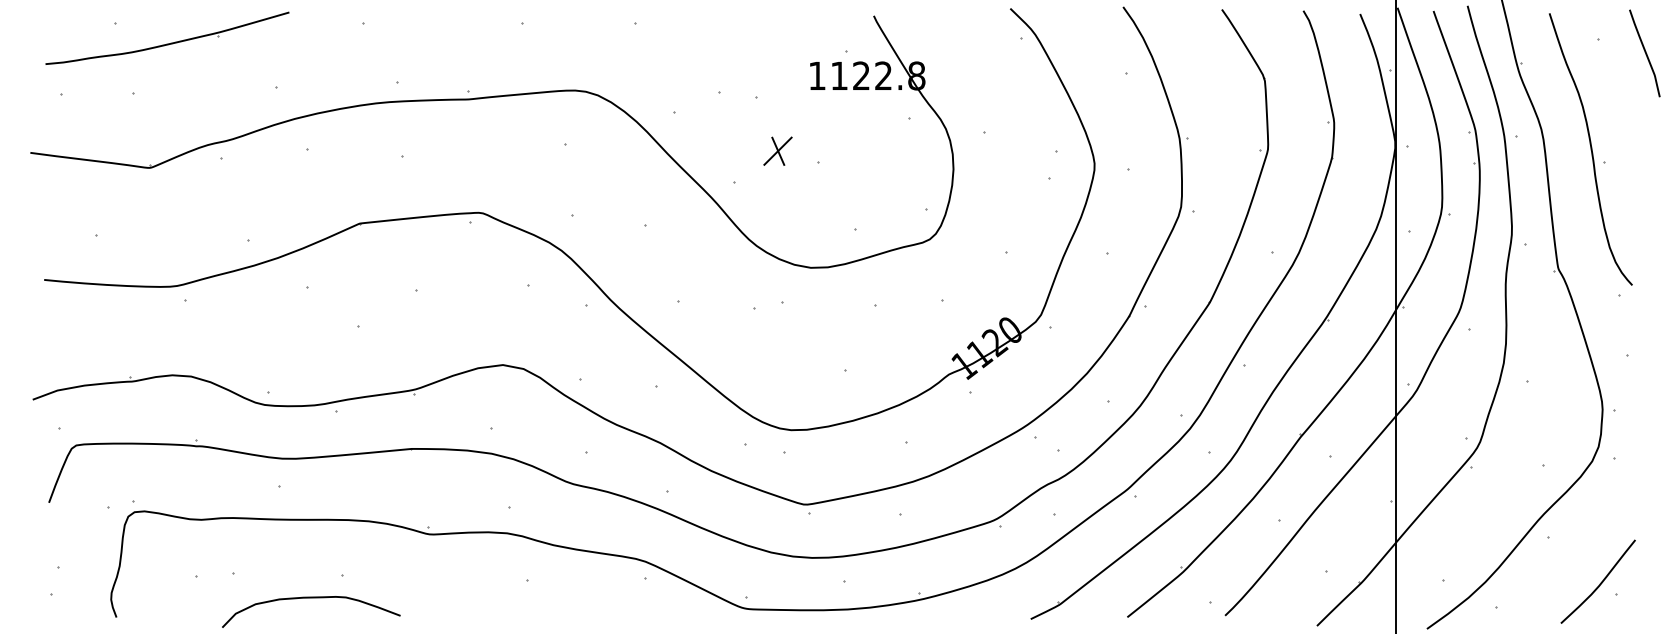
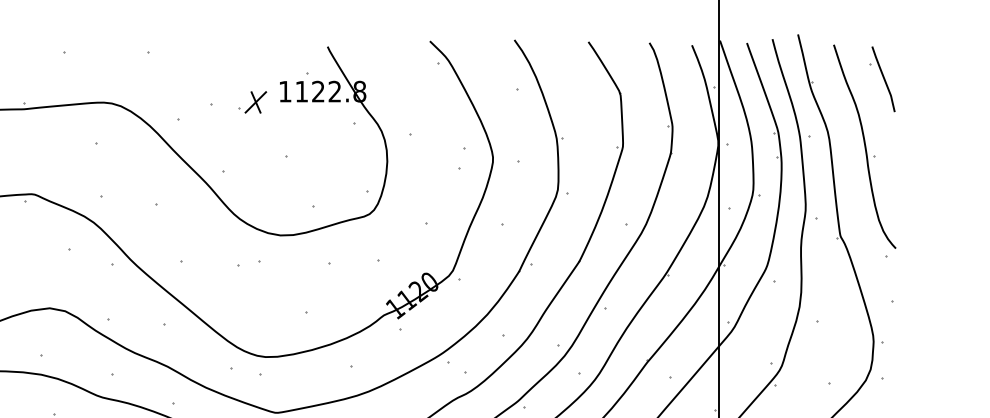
curve: (1644, 52) -> (883, 78), moved
part: (777, 150) -> (255, 101), moved

